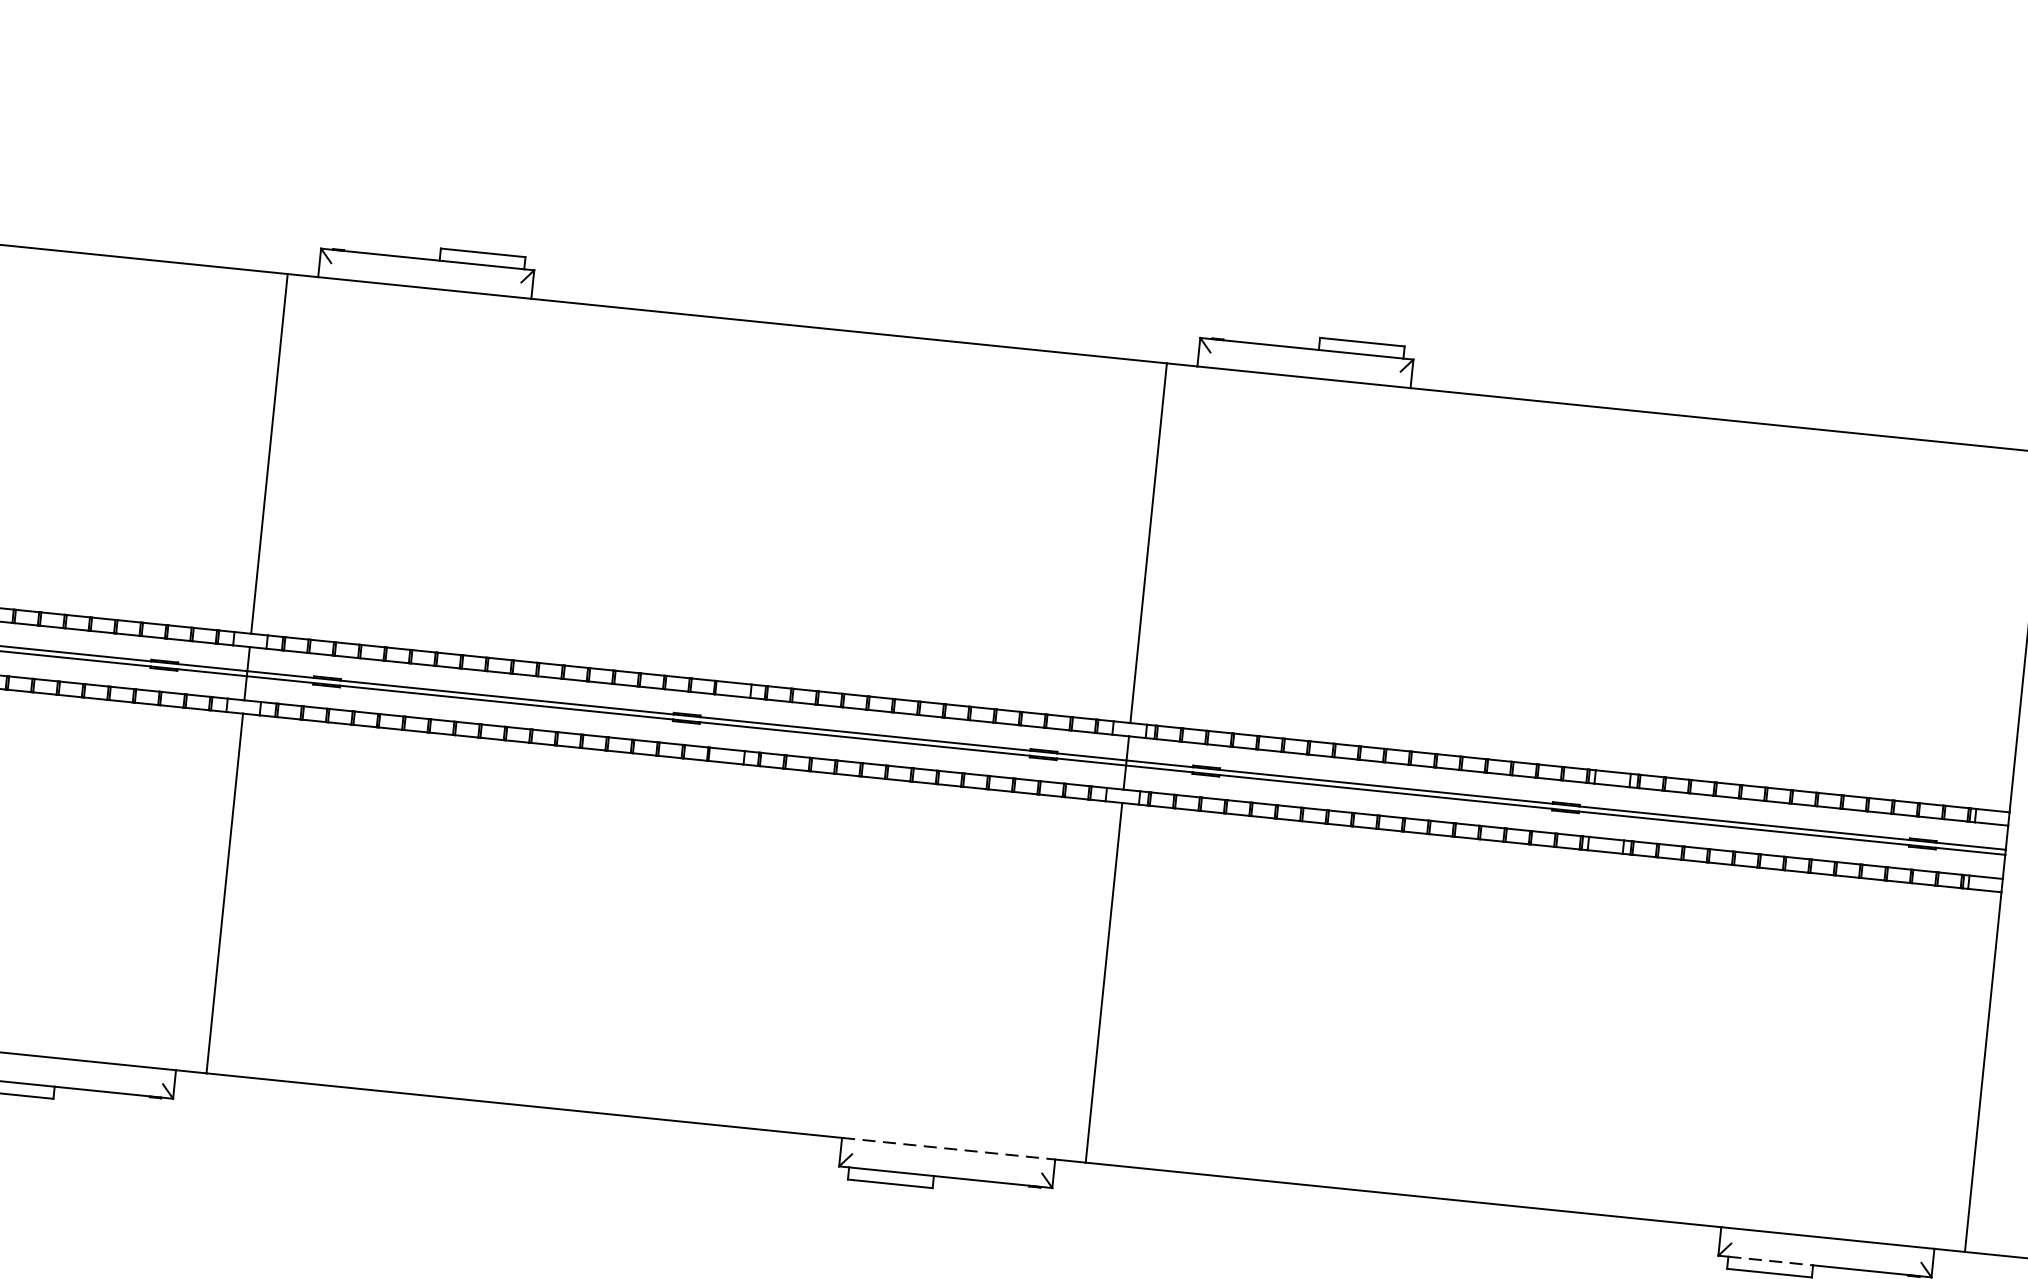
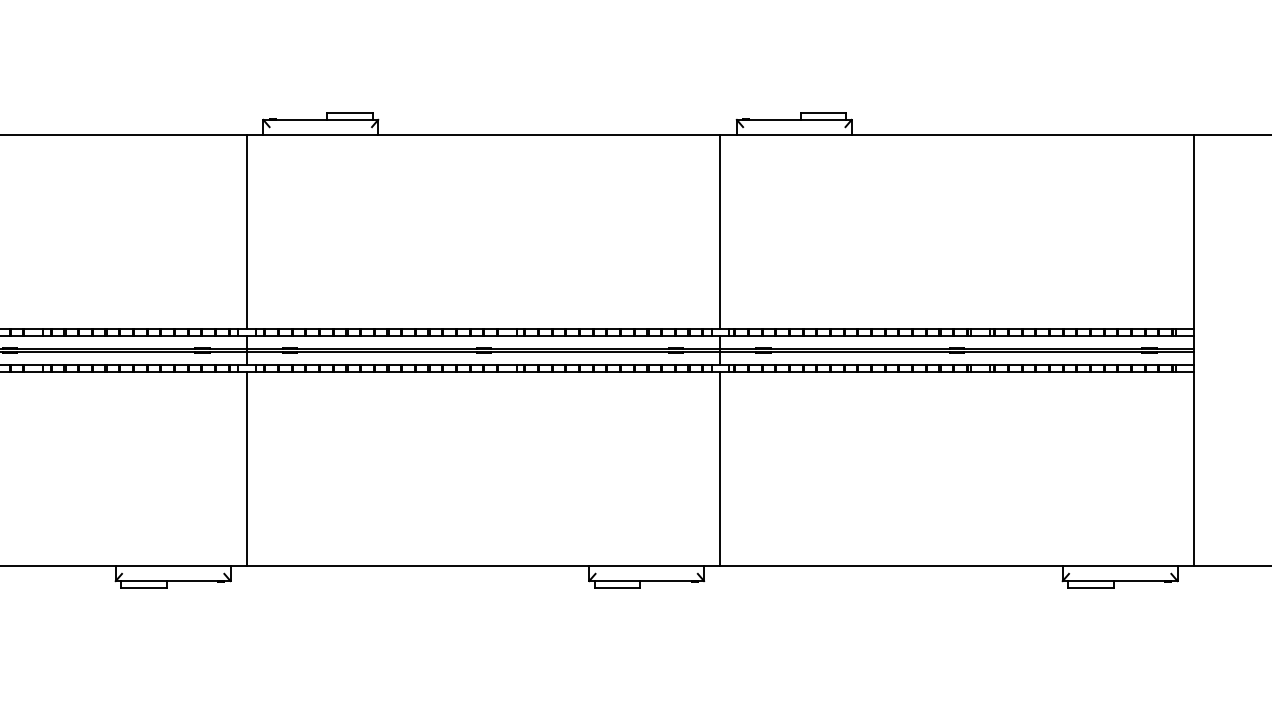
line: (950, 1148) -> (647, 565), dashed -> solid
line: (1769, 1261) -> (1090, 581), dashed -> solid

